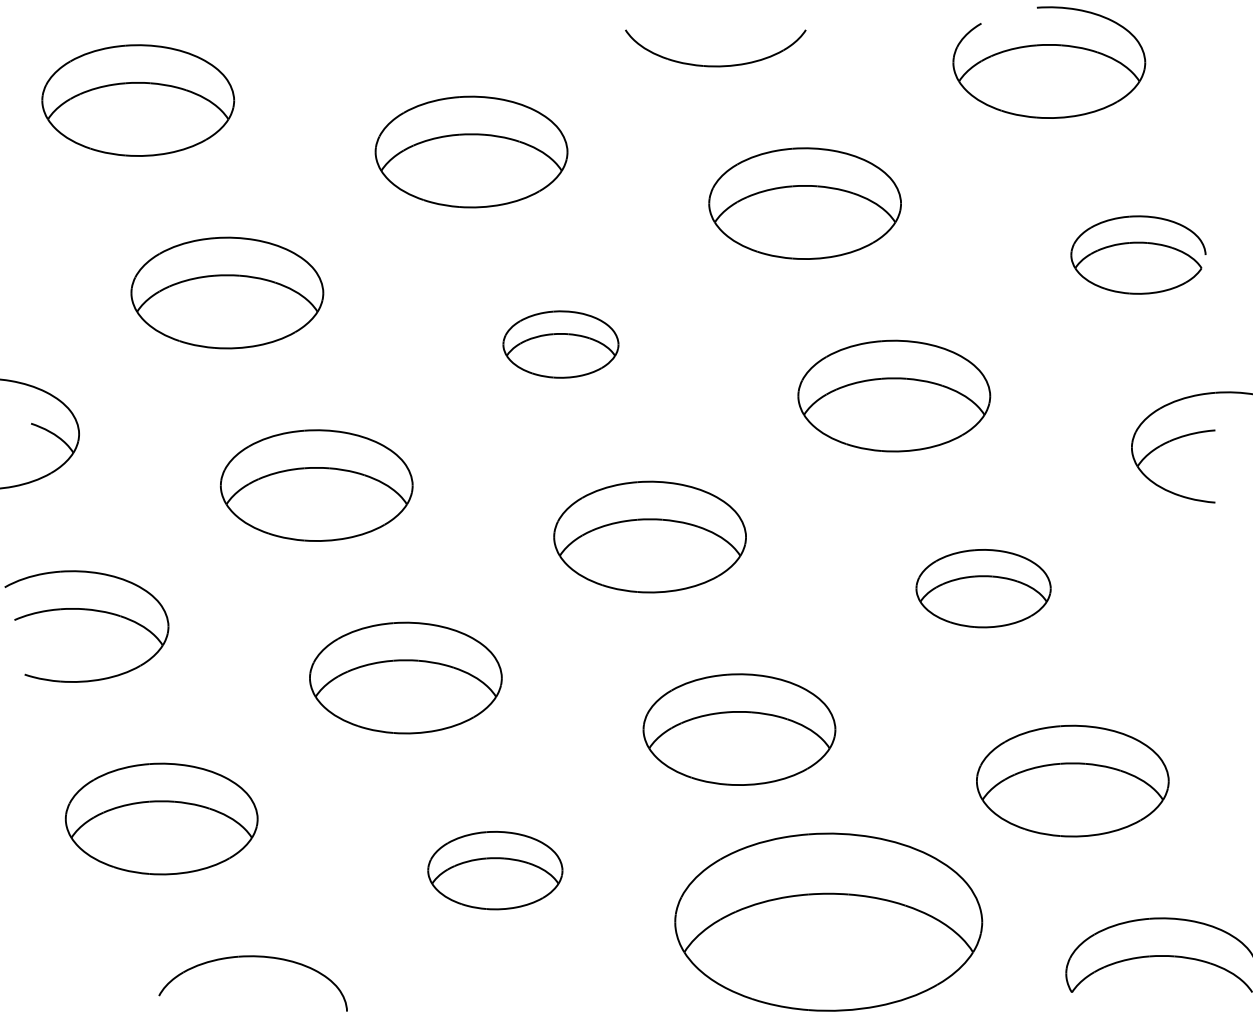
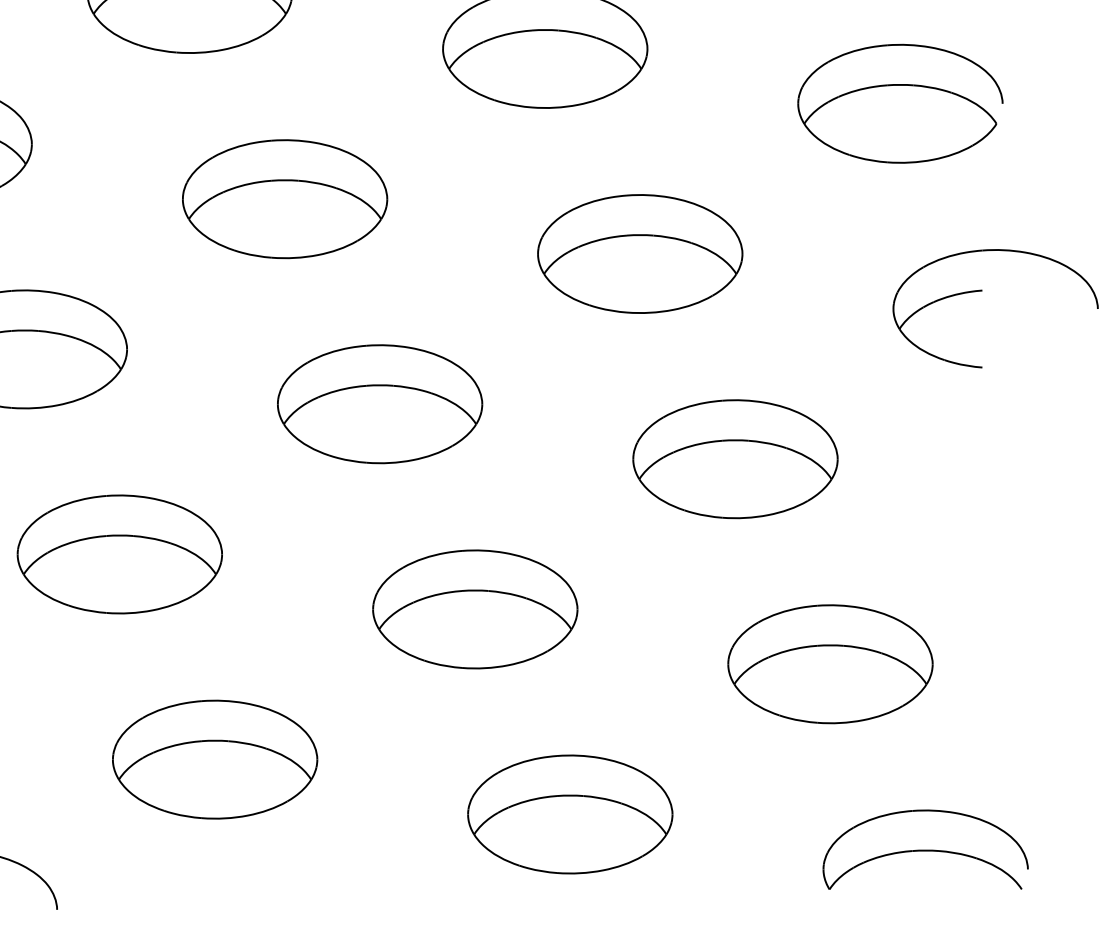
part: (1138, 254) -> (900, 103), size x1.43
part: (560, 344) -> (284, 199), size x1.67
part: (983, 588) -> (735, 459), size x1.43
part: (495, 870) -> (215, 759), size x1.43
part: (828, 921) -> (570, 813), size x0.62

